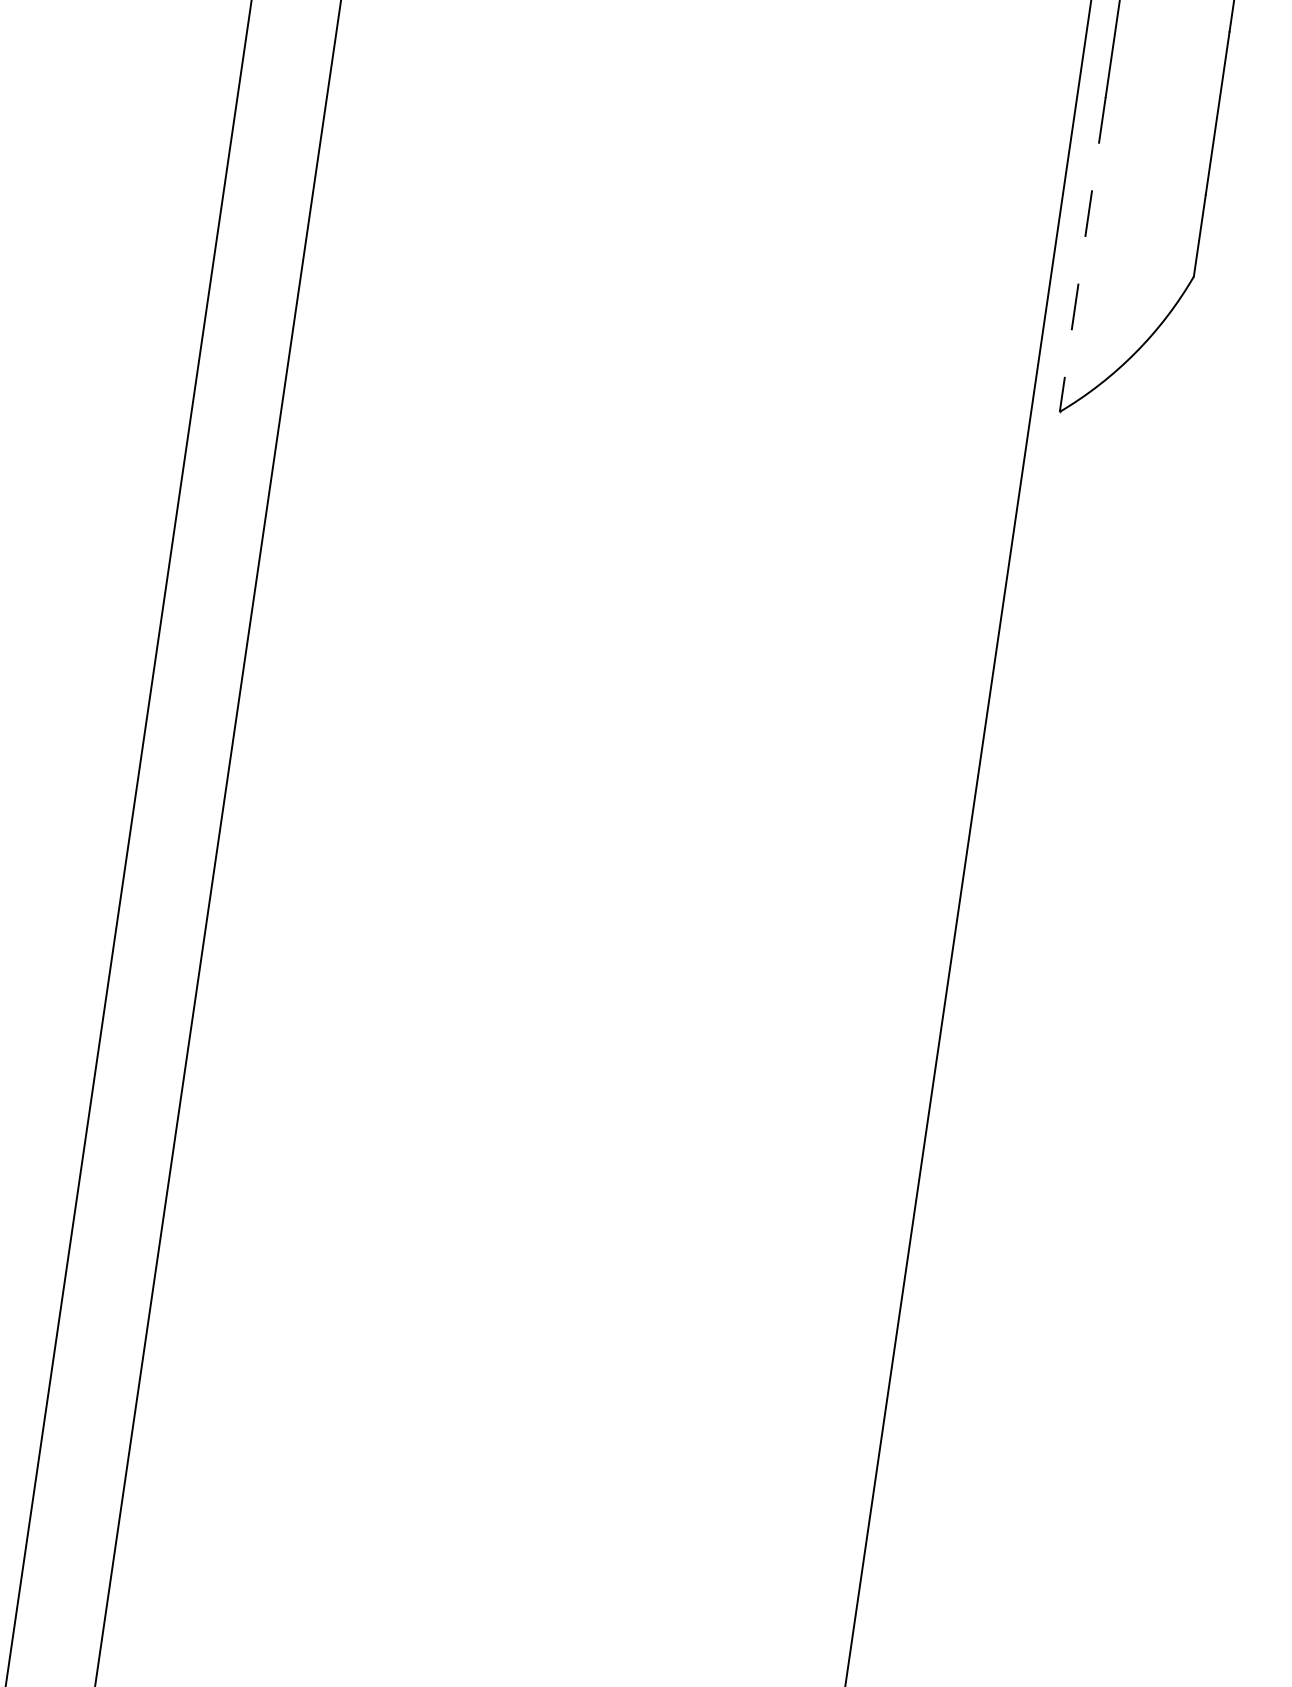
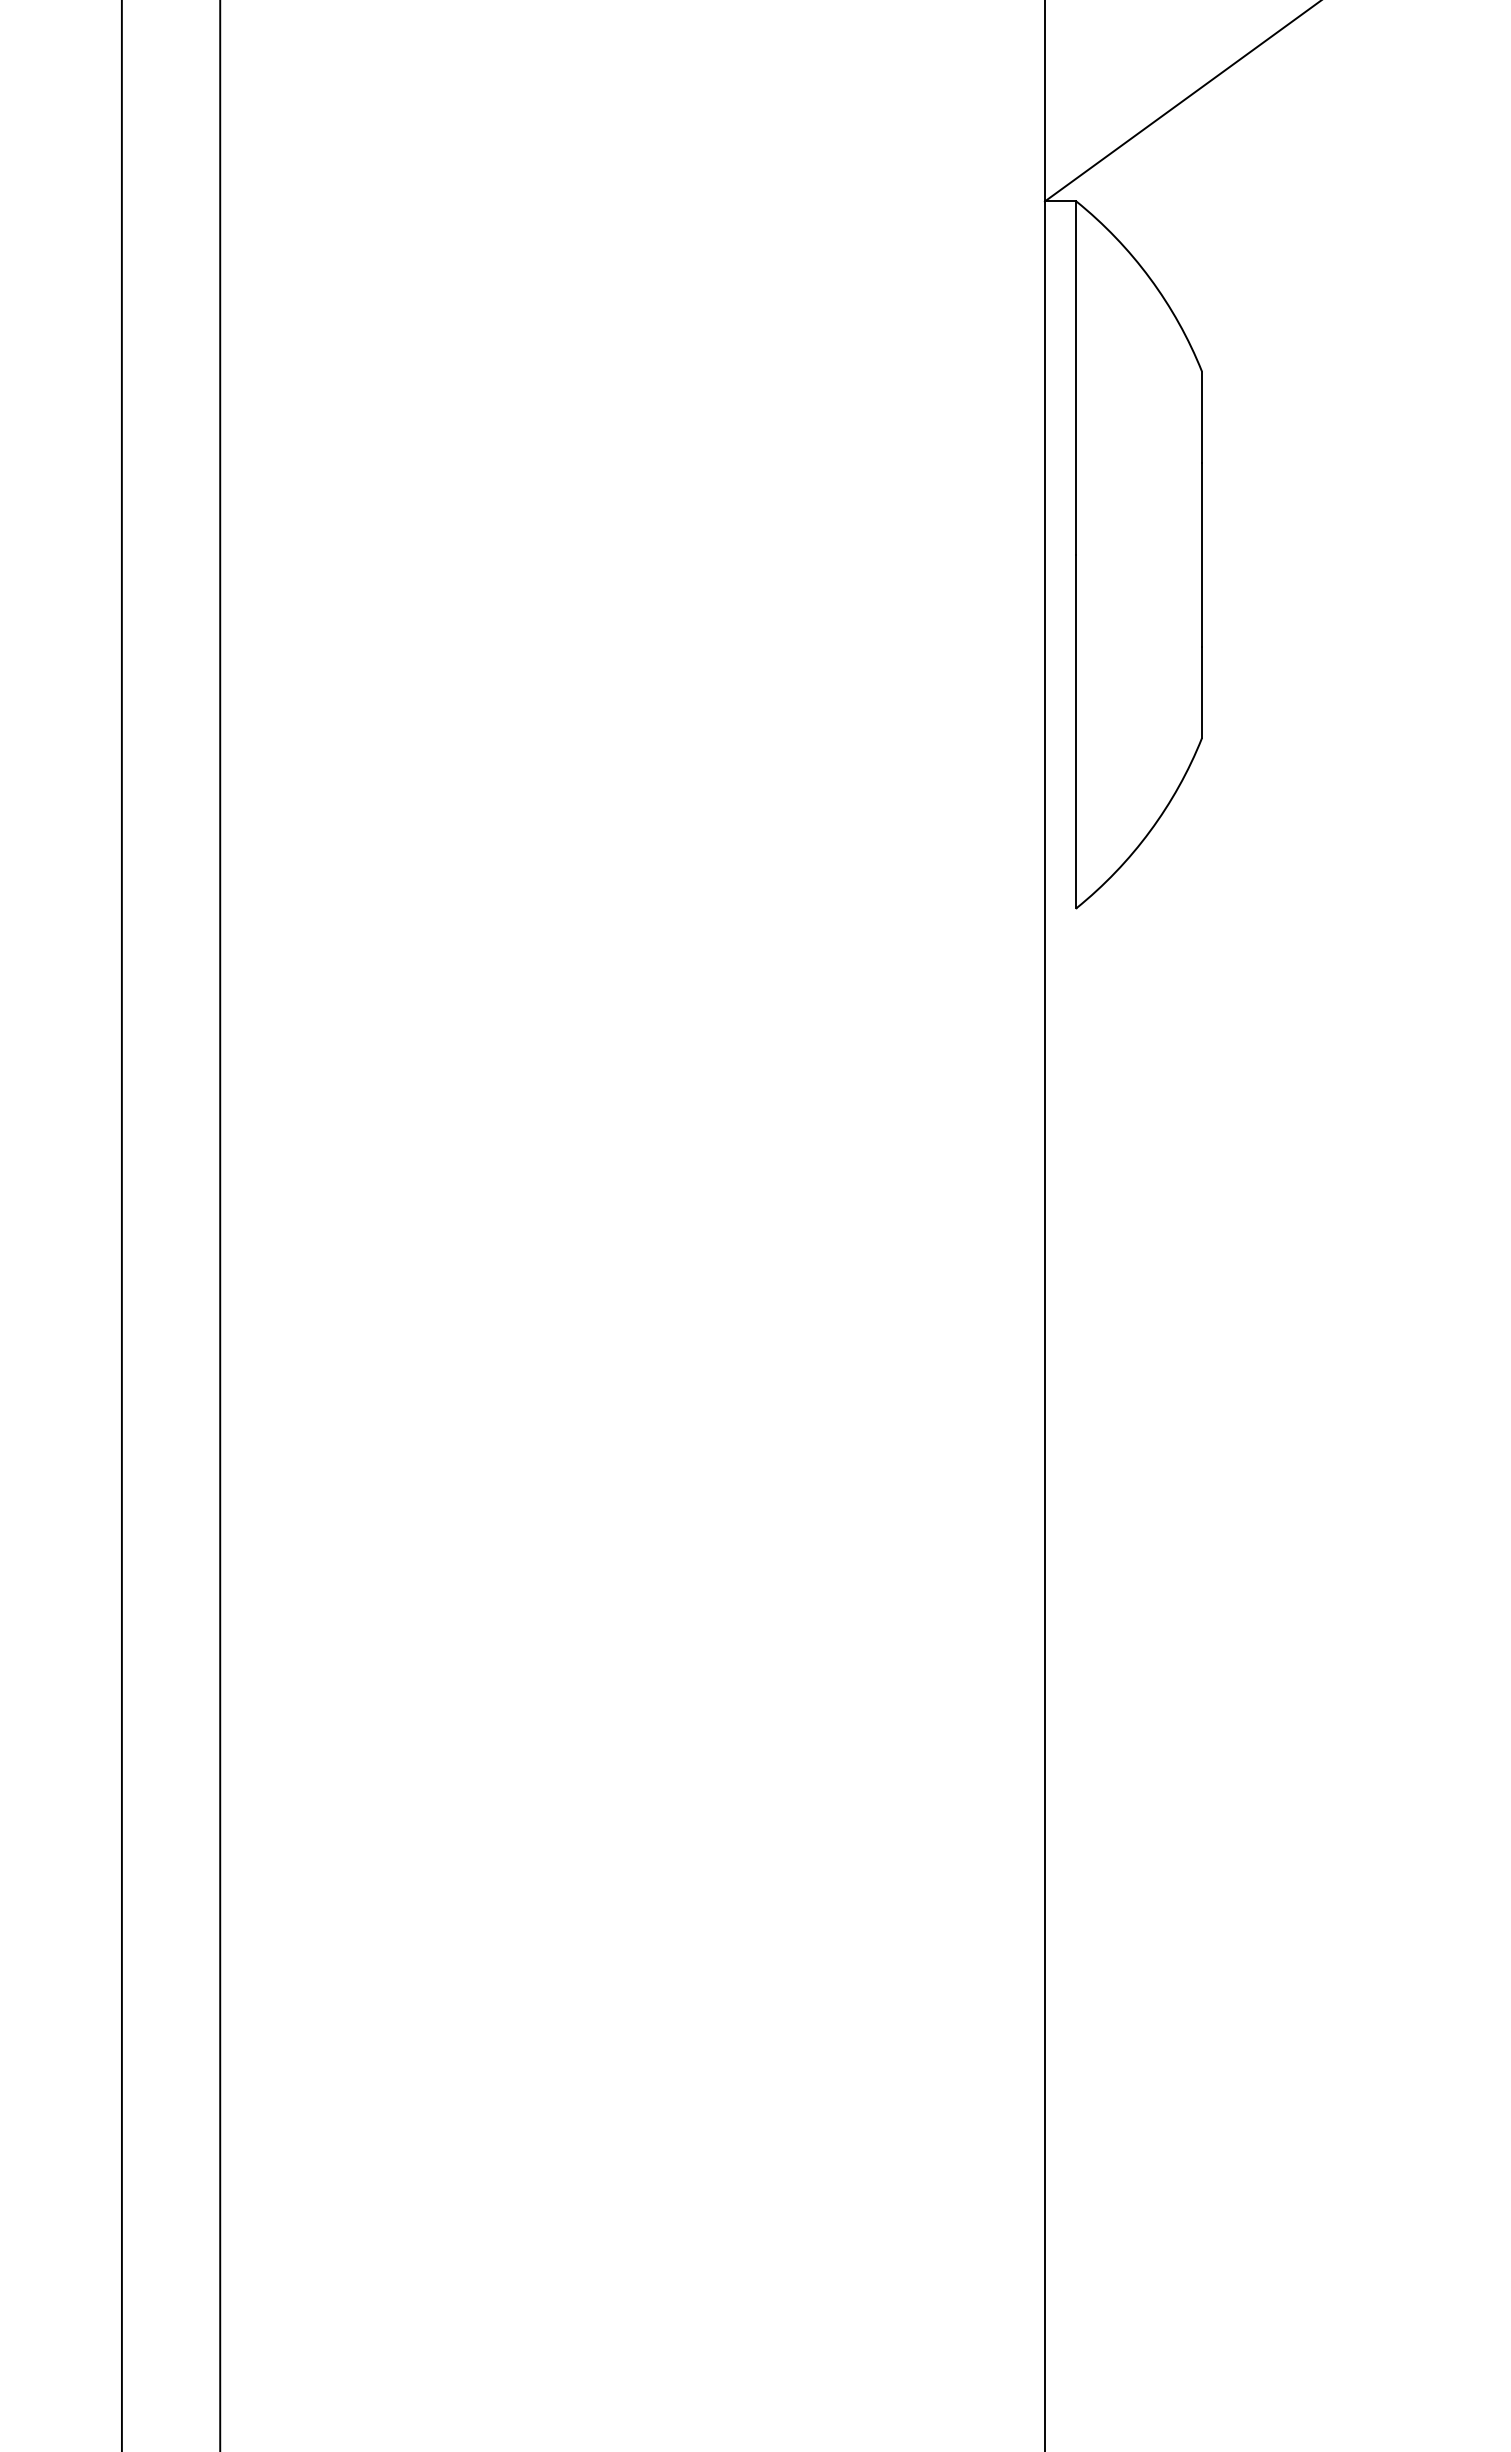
line: (1082, 254) -> (1076, 731), dashed -> solid

